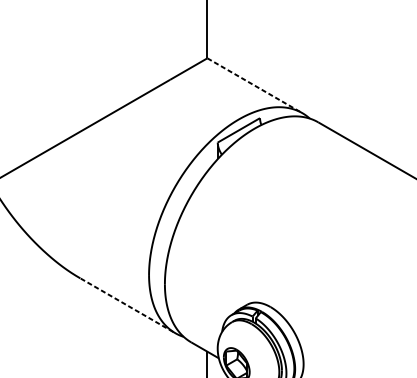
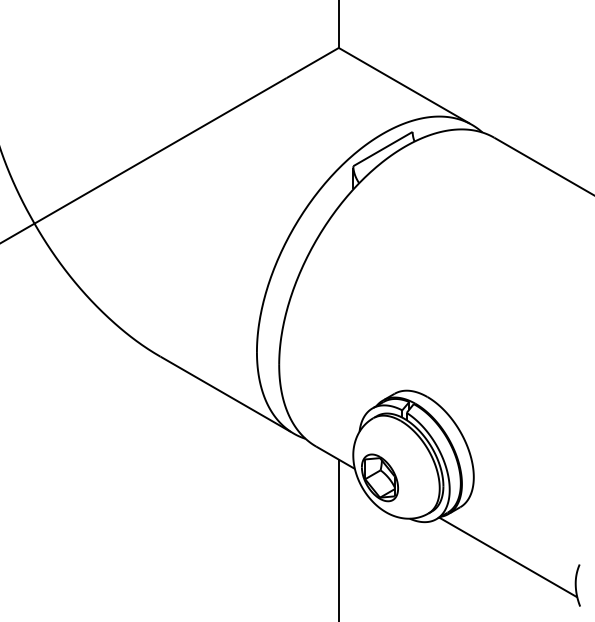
line: (254, 85) -> (404, 85), dashed -> solid
line: (126, 305) -> (225, 394), dashed -> solid

